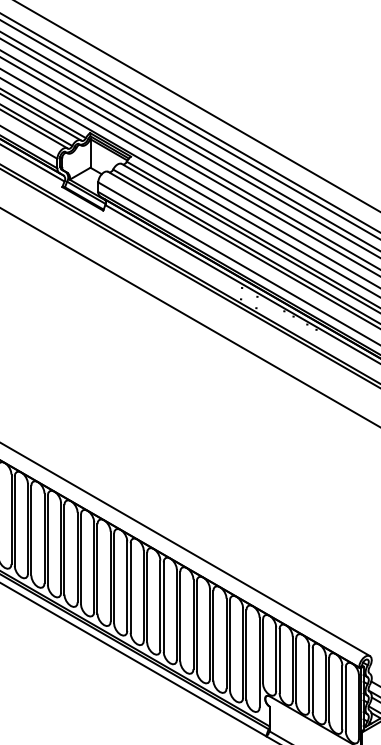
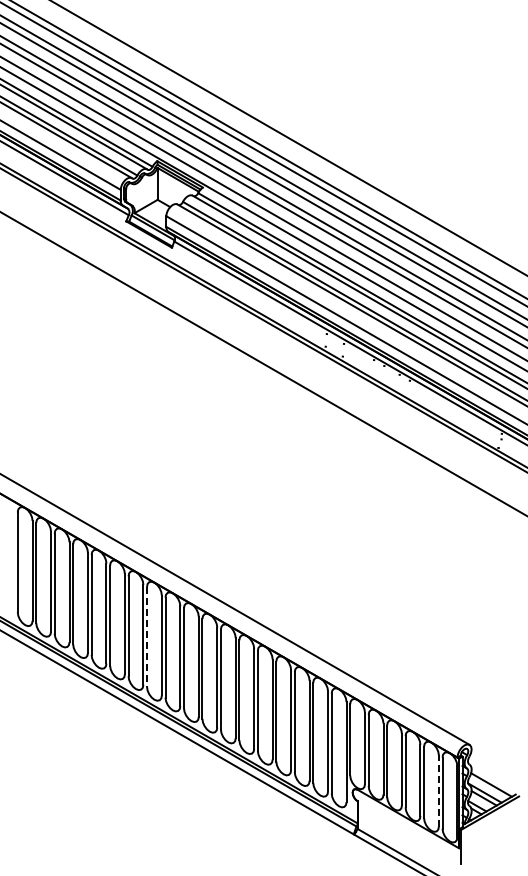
line: (81, 558) -> (147, 636), solid -> dashed
line: (342, 697) -> (438, 791), solid -> dashed

